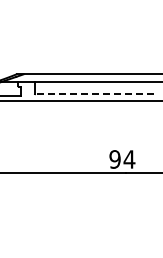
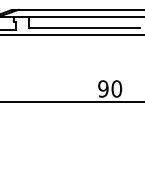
line: (94, 94) -> (84, 28), dashed -> solid
text: (129, 159) -> (116, 88), 94 -> 90

